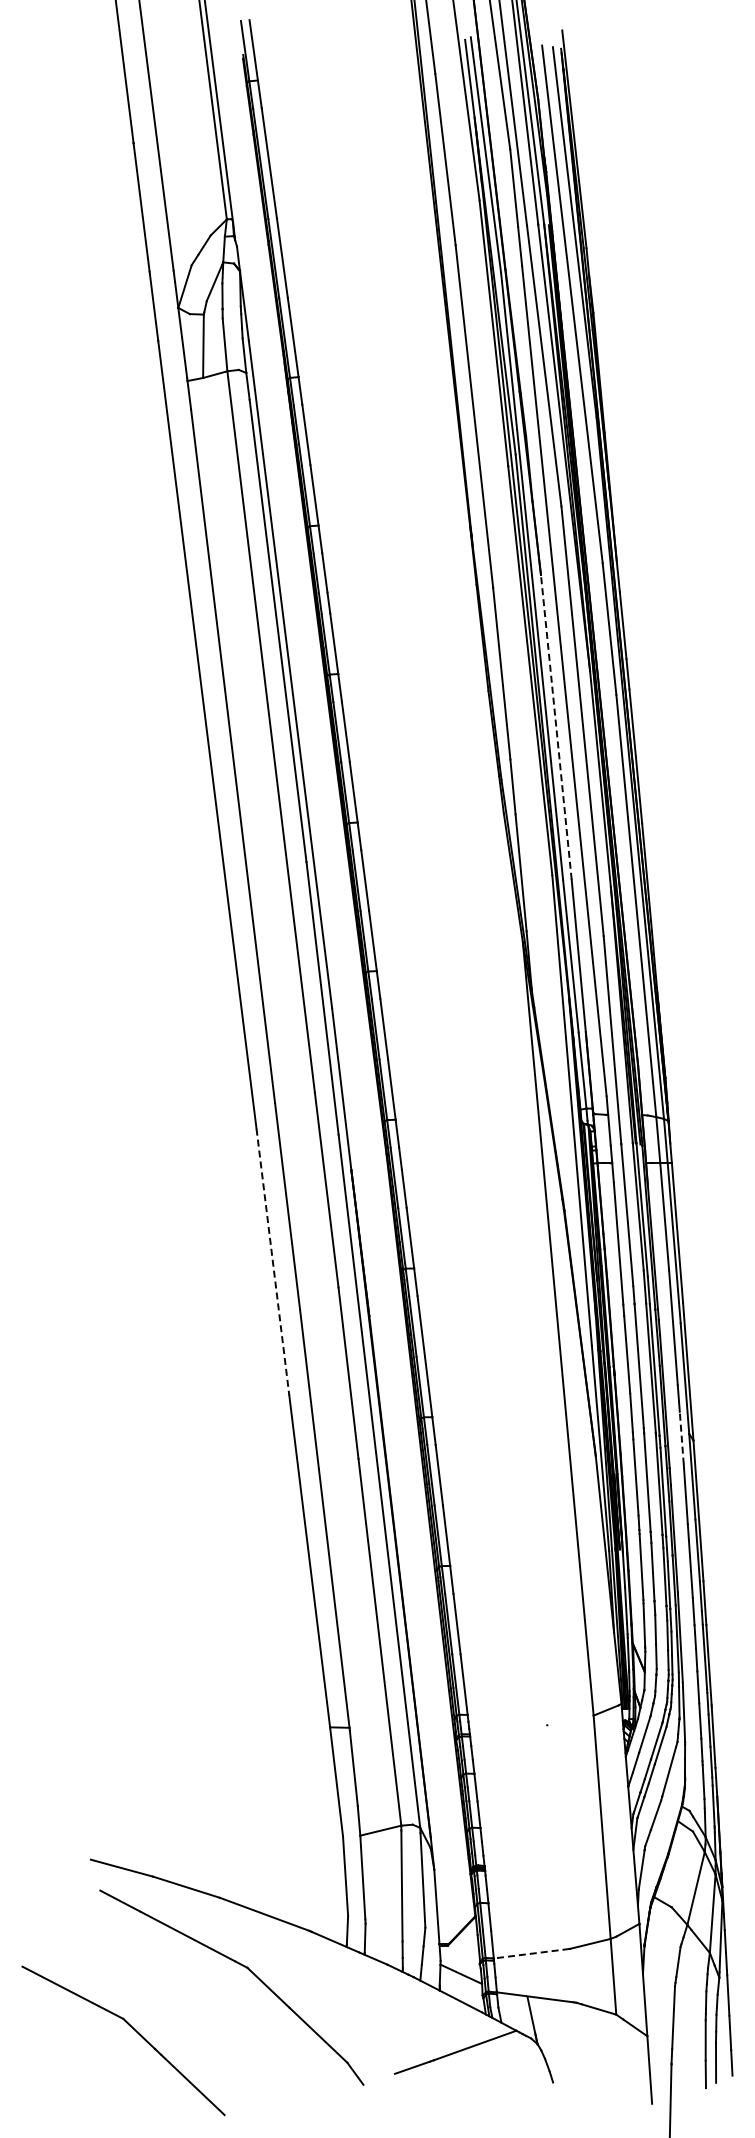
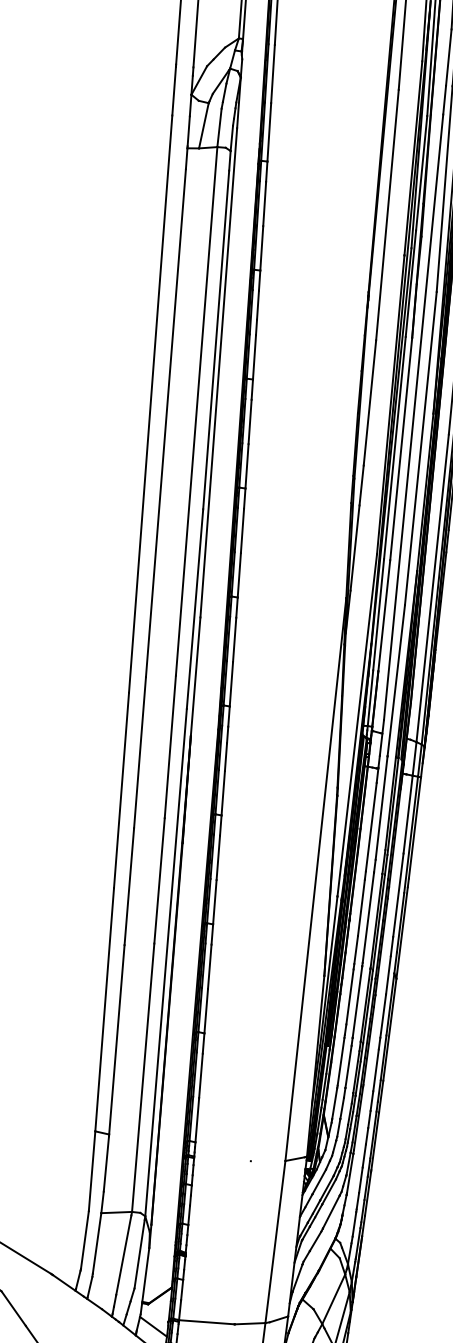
line: (556, 726) -> (401, 448), dashed -> solid
line: (272, 1262) -> (121, 790), dashed -> solid
line: (681, 1437) -> (388, 974), dashed -> solid
line: (531, 1953) -> (206, 1322), dashed -> solid

